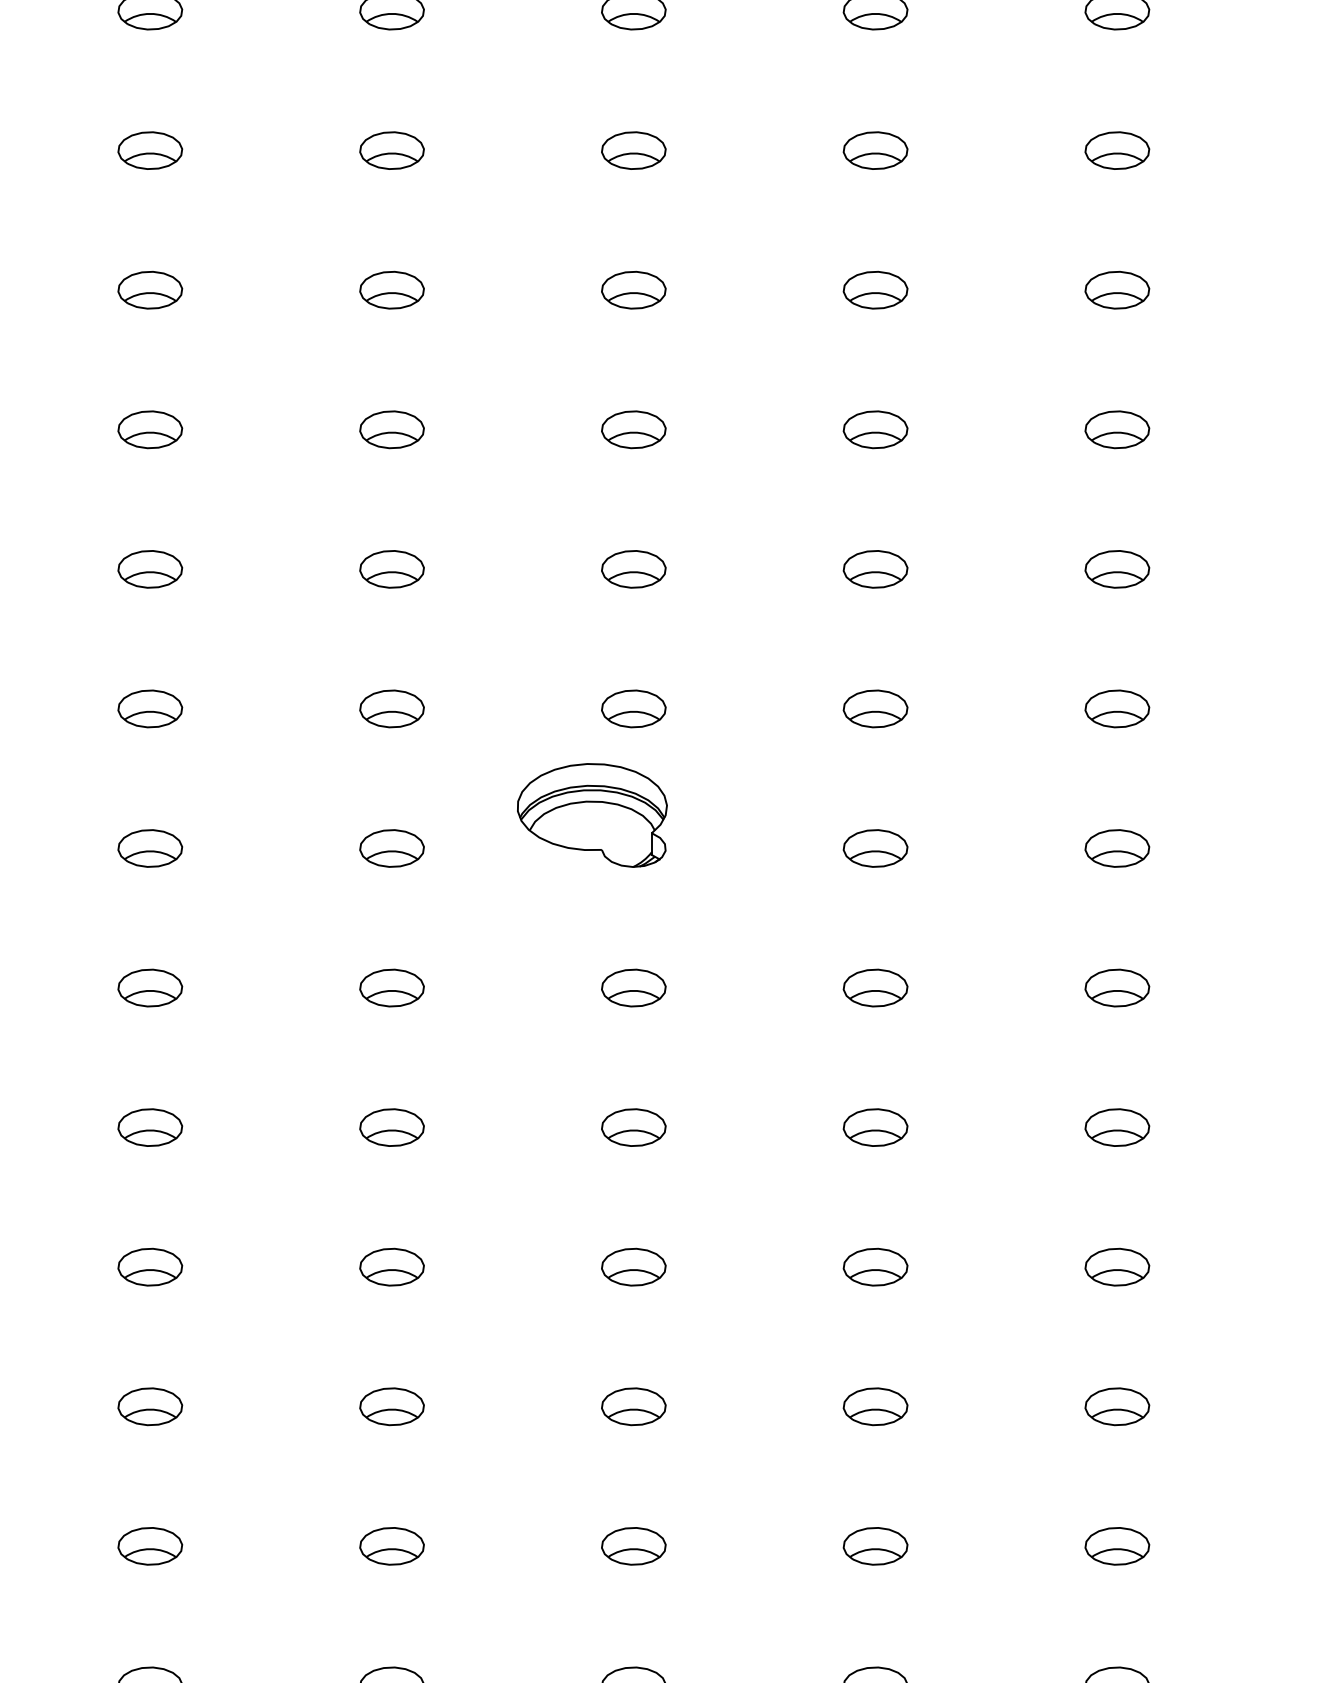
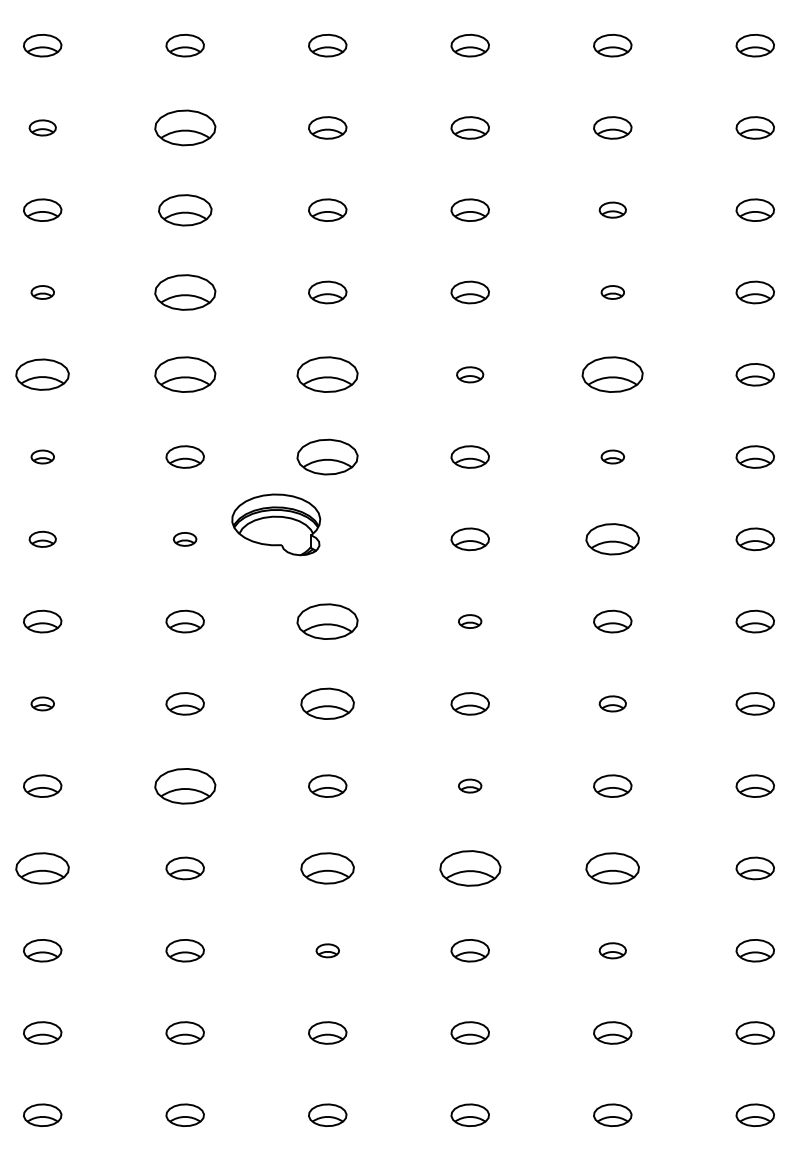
part: (149, 149) -> (42, 127), size x0.7
part: (390, 149) -> (184, 127), size x1.6
part: (390, 288) -> (184, 209), size x1.4
part: (1116, 288) -> (612, 209), size x0.7
part: (149, 429) -> (42, 292), size x0.6
part: (390, 429) -> (184, 292), size x1.6
part: (1116, 429) -> (612, 292), size x0.6
part: (149, 568) -> (42, 374), size x1.4
part: (390, 568) -> (184, 374), size x1.6
part: (633, 568) -> (327, 374), size x1.6
part: (874, 568) -> (469, 374), size x0.7
part: (1116, 568) -> (612, 374), size x1.6
part: (149, 707) -> (42, 456), size x0.6
part: (633, 707) -> (327, 456), size x1.6
part: (1116, 707) -> (612, 456), size x0.6
part: (592, 814) -> (276, 524), moved
part: (149, 848) -> (42, 539), size x0.7
part: (390, 848) -> (184, 539), size x0.6
part: (1116, 848) -> (612, 539), size x1.4
part: (633, 987) -> (327, 621), size x1.6
part: (874, 987) -> (469, 621), size x0.6
part: (149, 1126) -> (42, 703), size x0.6
part: (633, 1126) -> (327, 703), size x1.4
part: (1116, 1126) -> (612, 703), size x0.7
part: (390, 1266) -> (184, 785), size x1.6
part: (874, 1266) -> (469, 785), size x0.6
part: (149, 1406) -> (42, 868), size x1.4
part: (633, 1406) -> (327, 868), size x1.4
part: (874, 1406) -> (469, 868), size x1.6
part: (1116, 1406) -> (612, 868), size x1.4
part: (633, 1545) -> (327, 950), size x0.6
part: (1116, 1545) -> (612, 950), size x0.7

